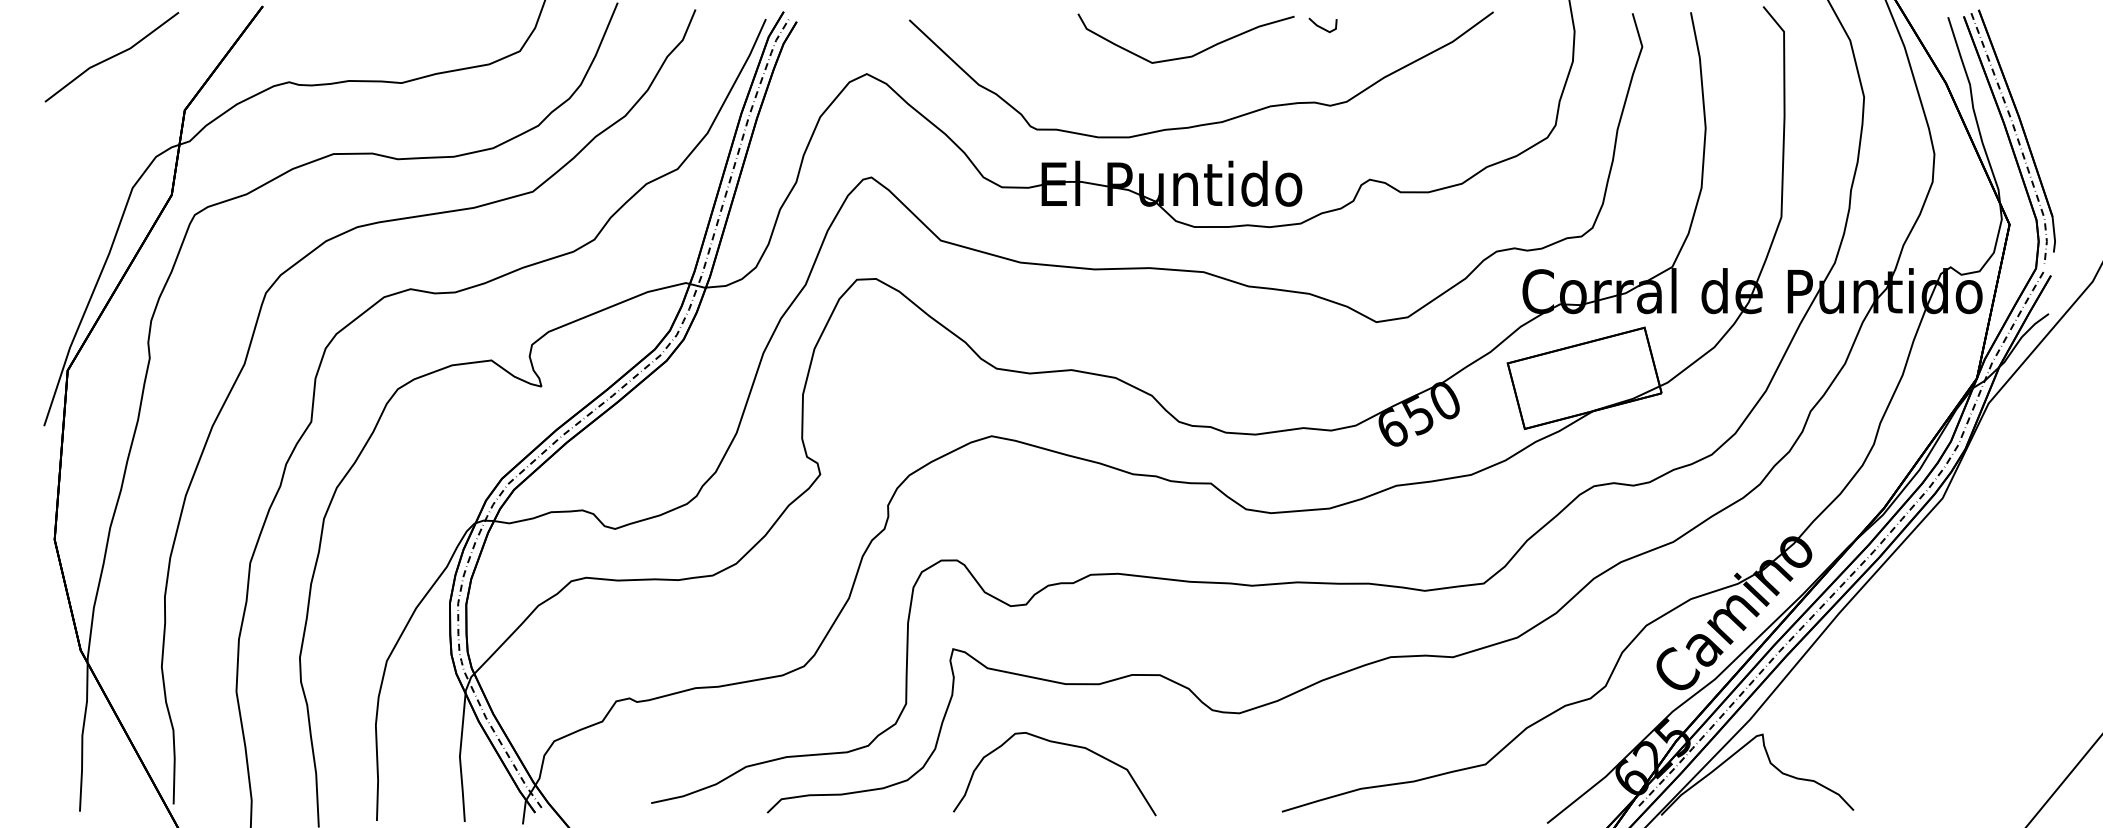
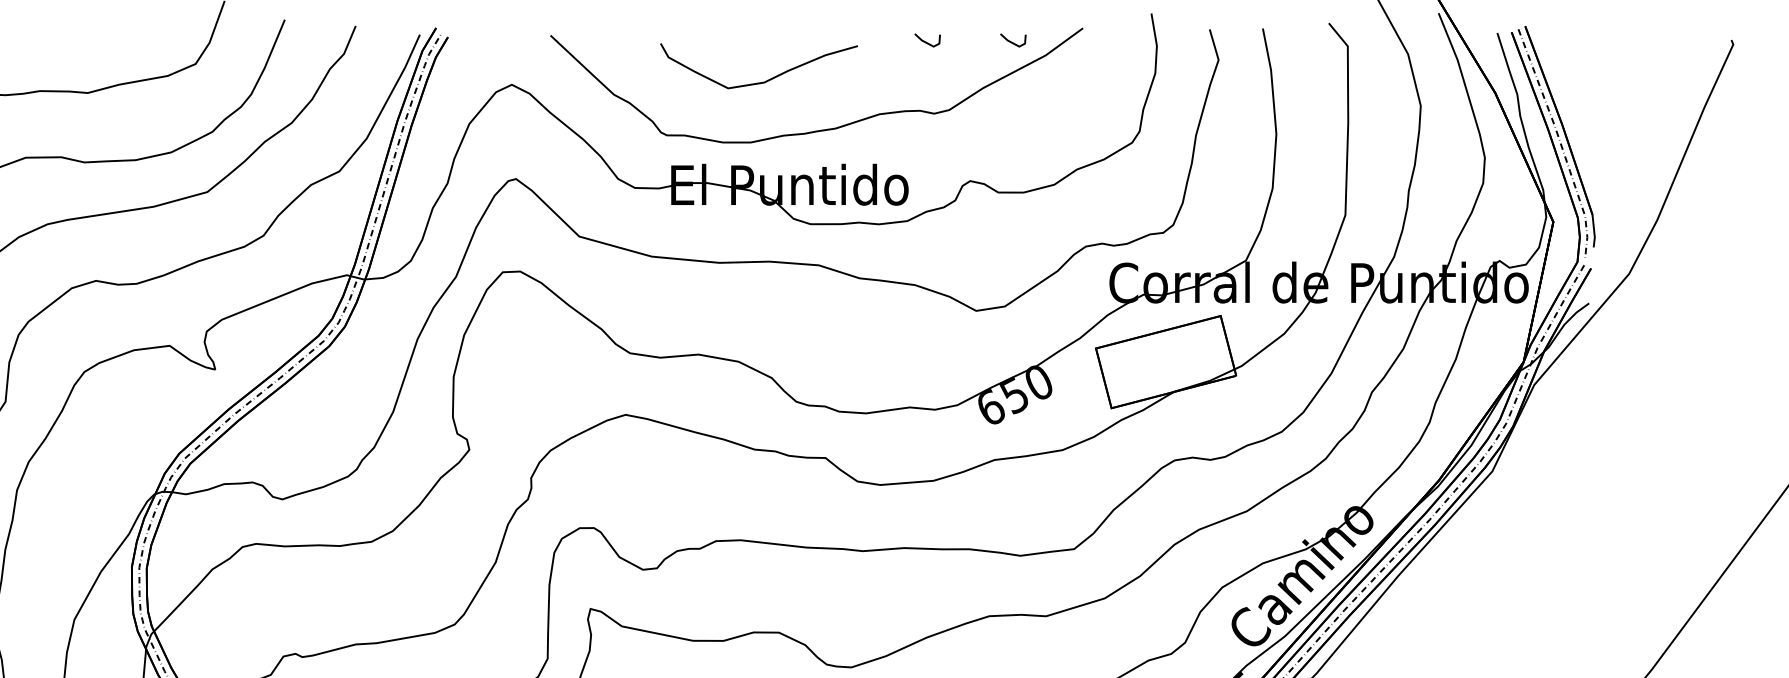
line: (1415, 26) -> (1011, 41), added
curve: (1190, 55) -> (763, 81), moved

